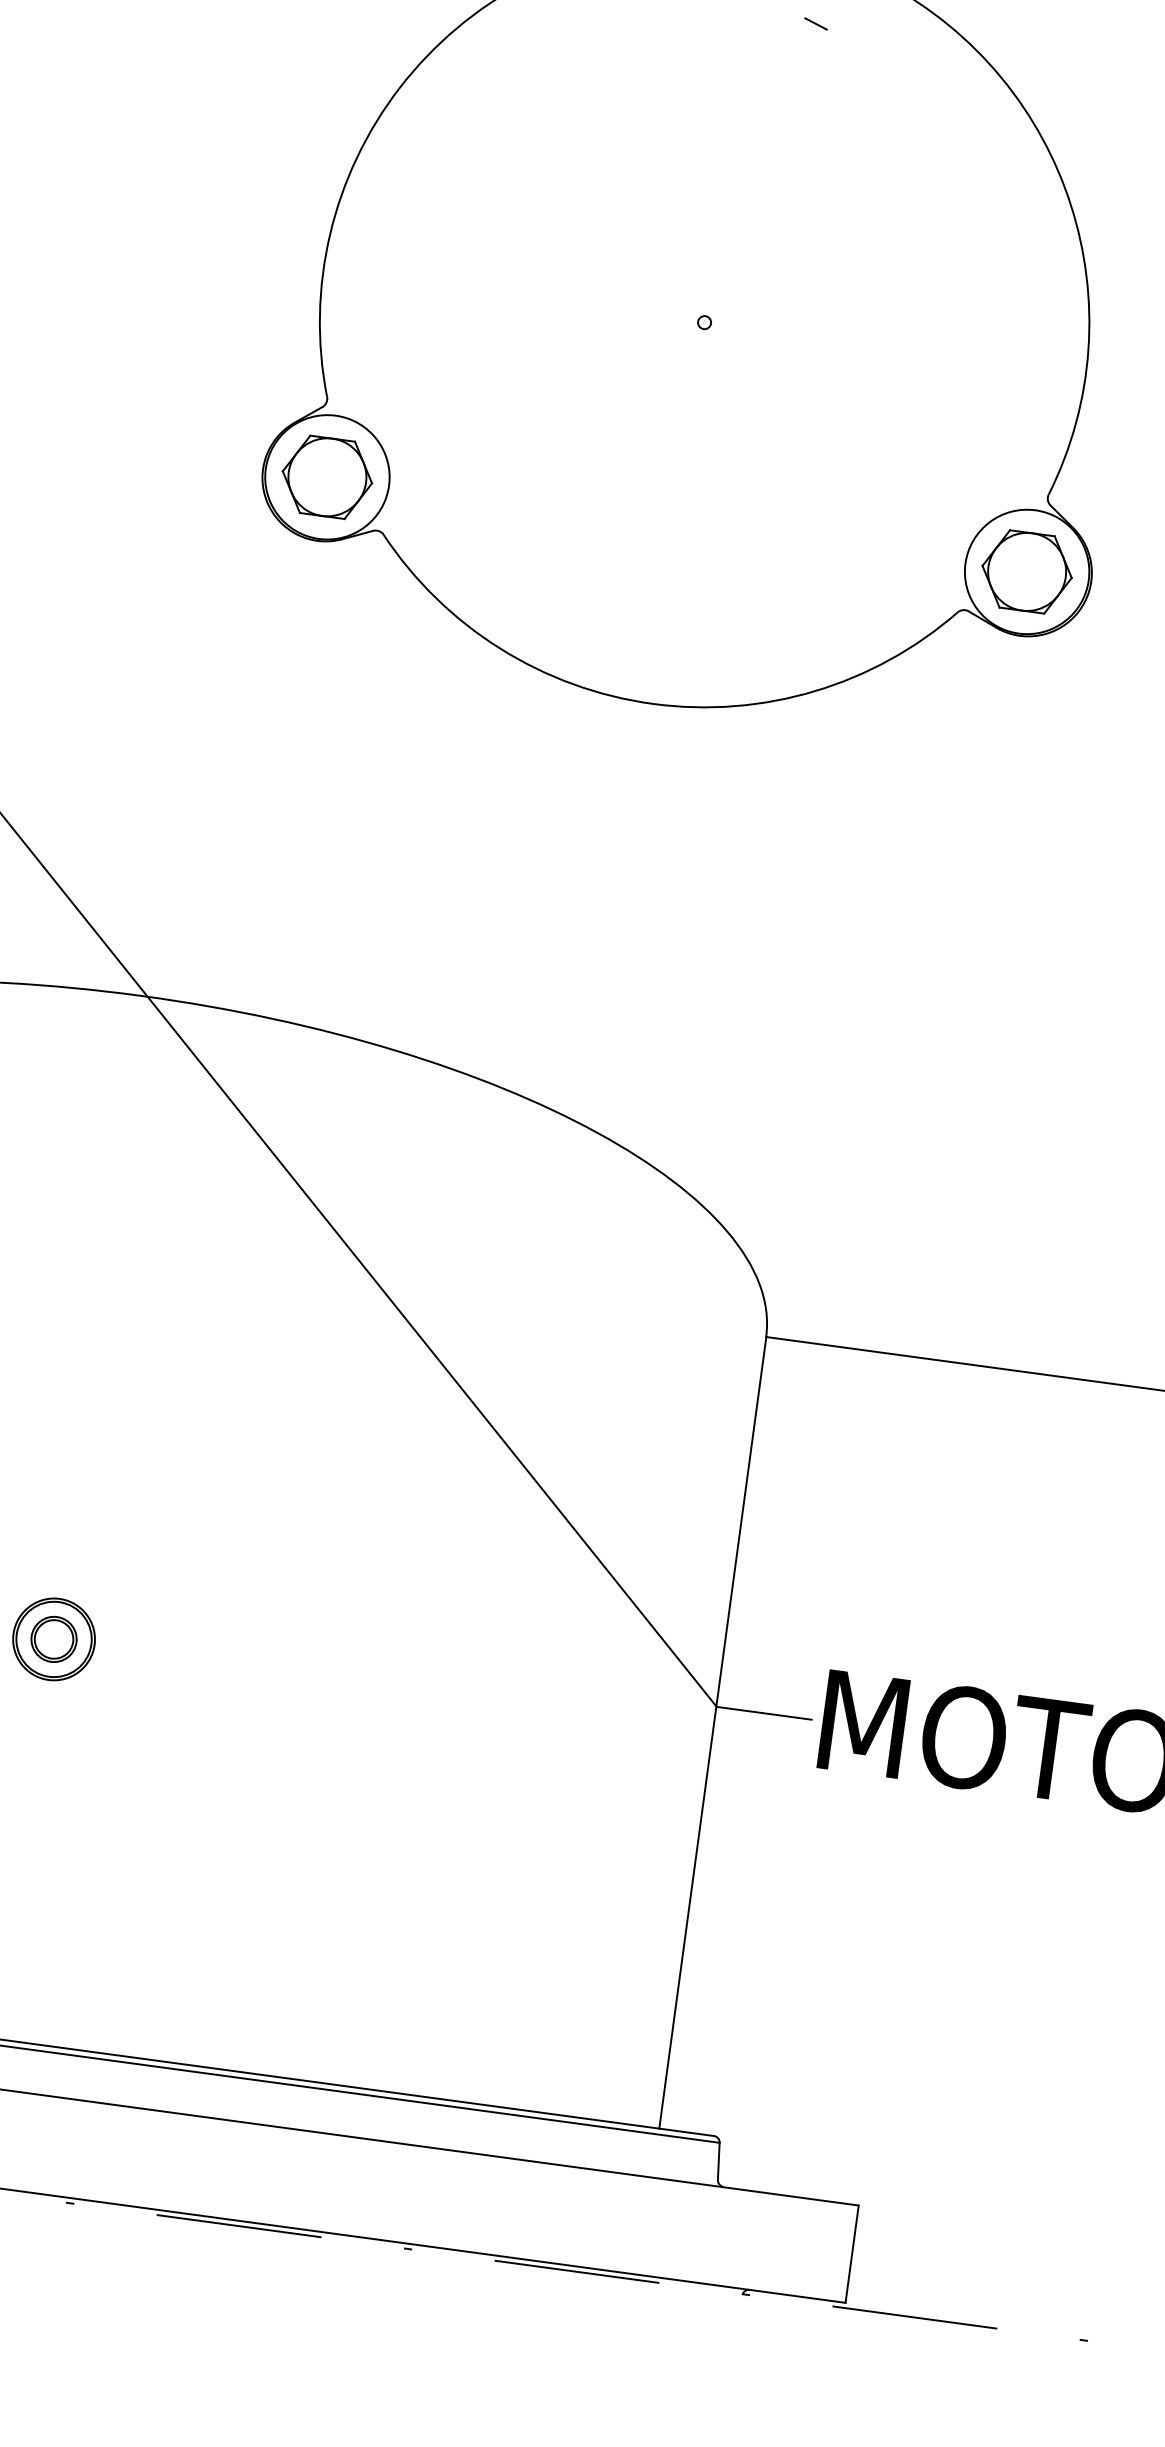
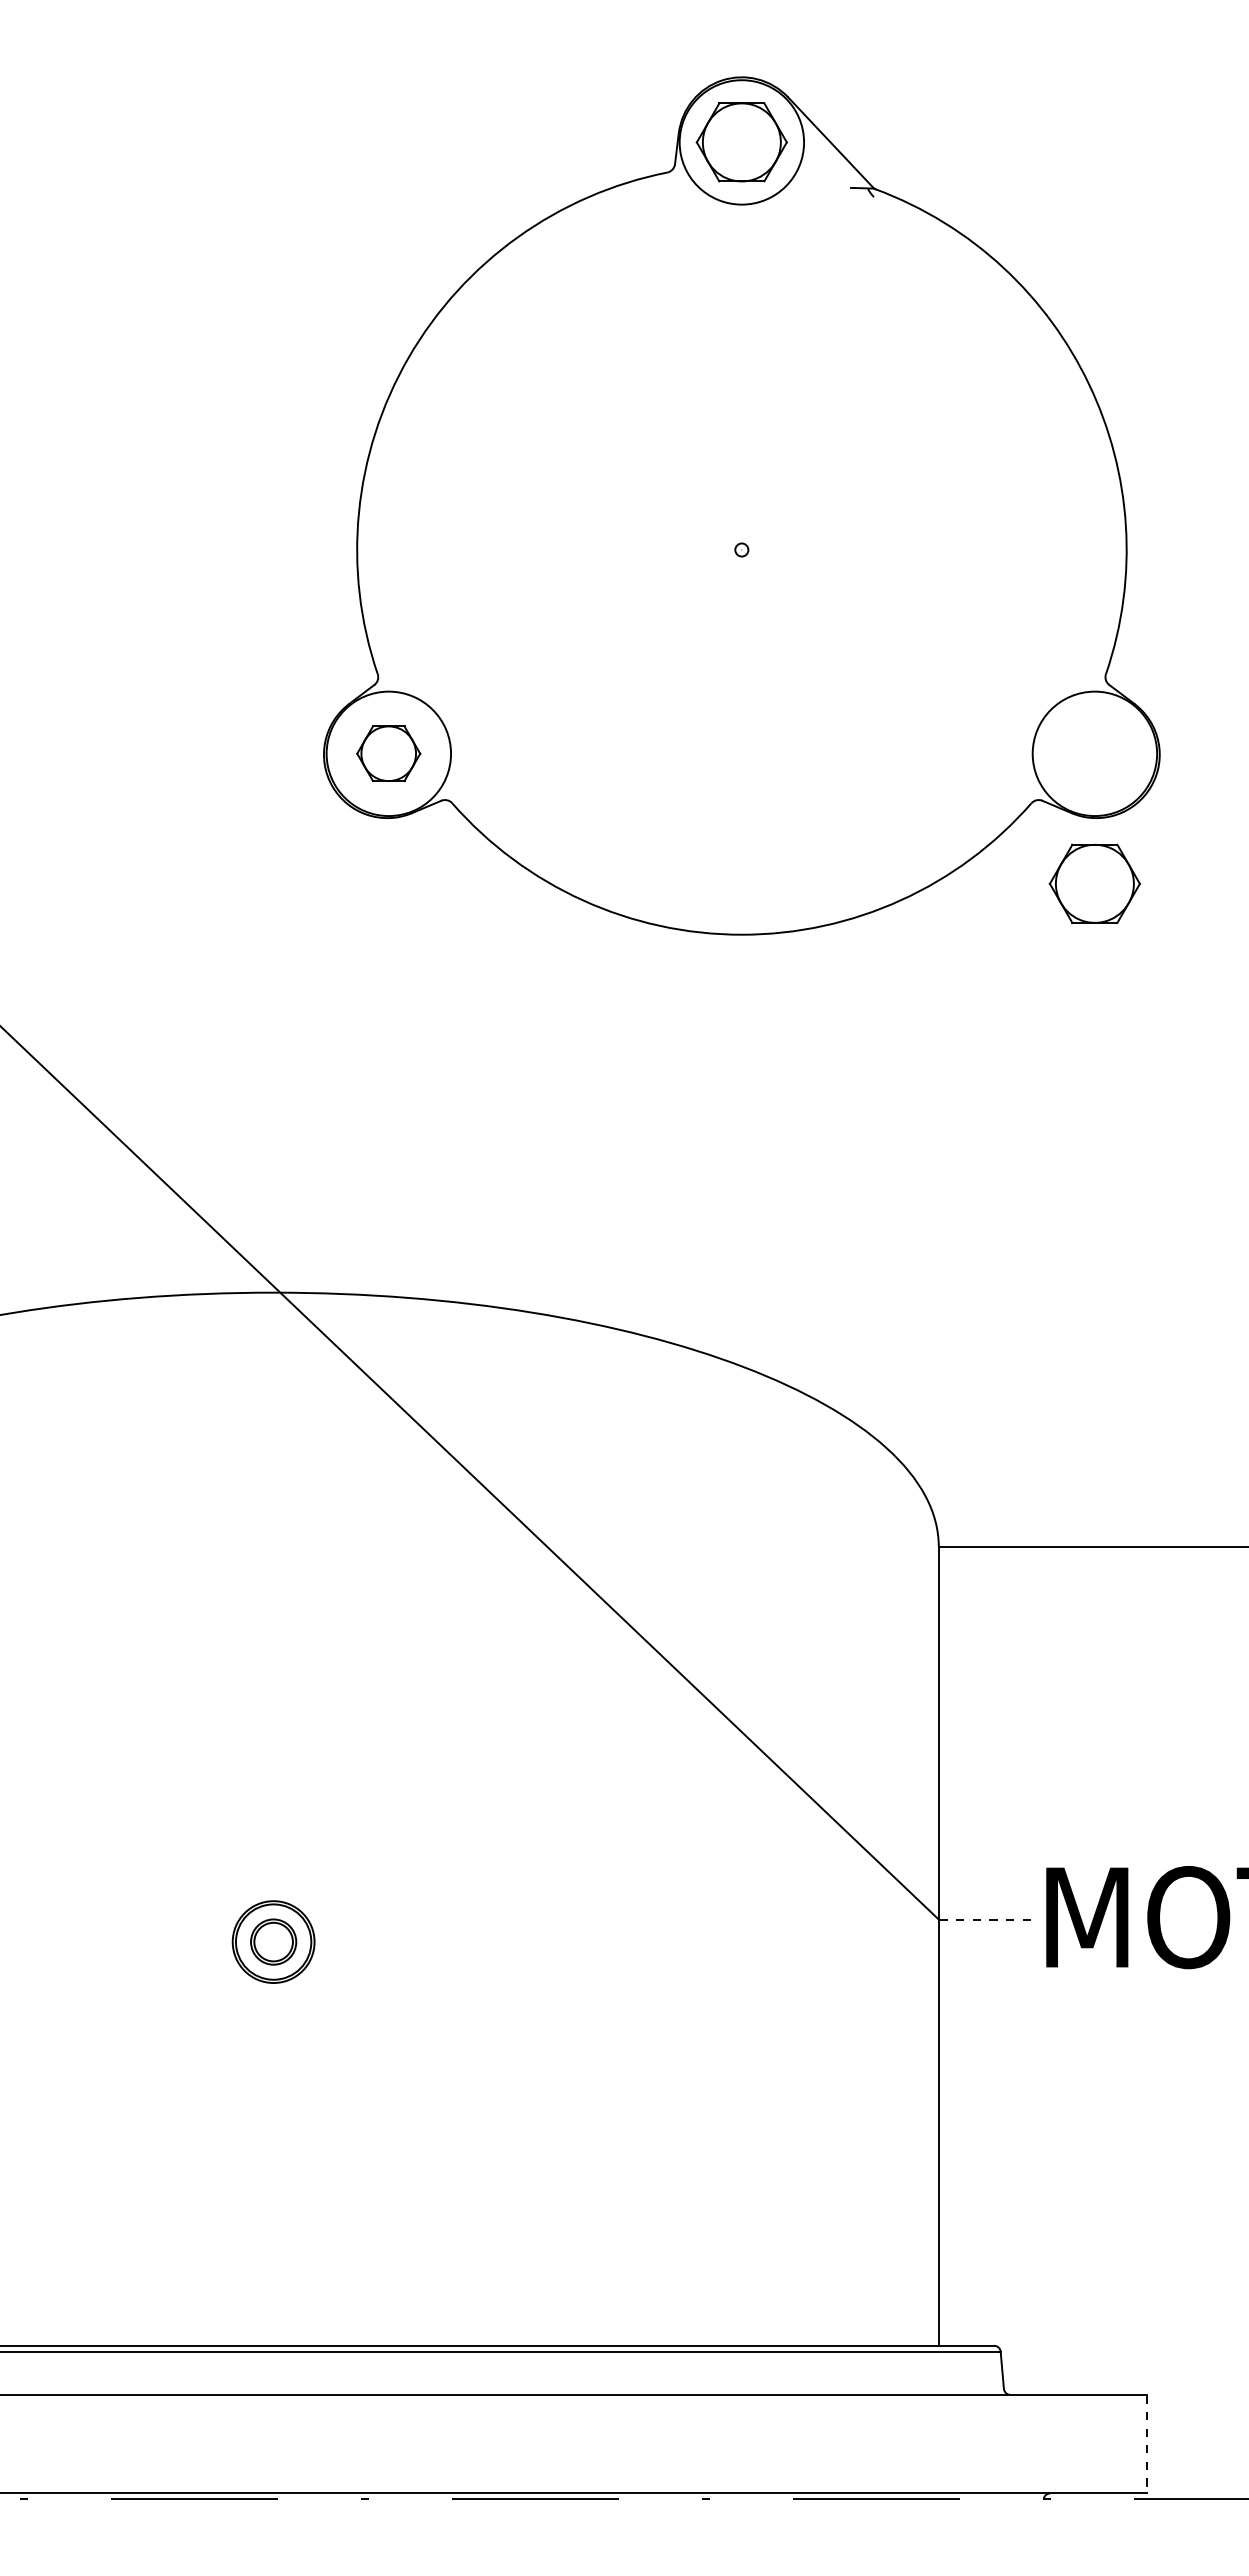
line: (815, 23) -> (811, 238), removed
part: (327, 476) -> (388, 753), size x0.7
part: (1026, 571) -> (1094, 883), moved
line: (764, 1713) -> (987, 1920), solid -> dashed
line: (851, 2254) -> (1146, 2444), solid -> dashed

